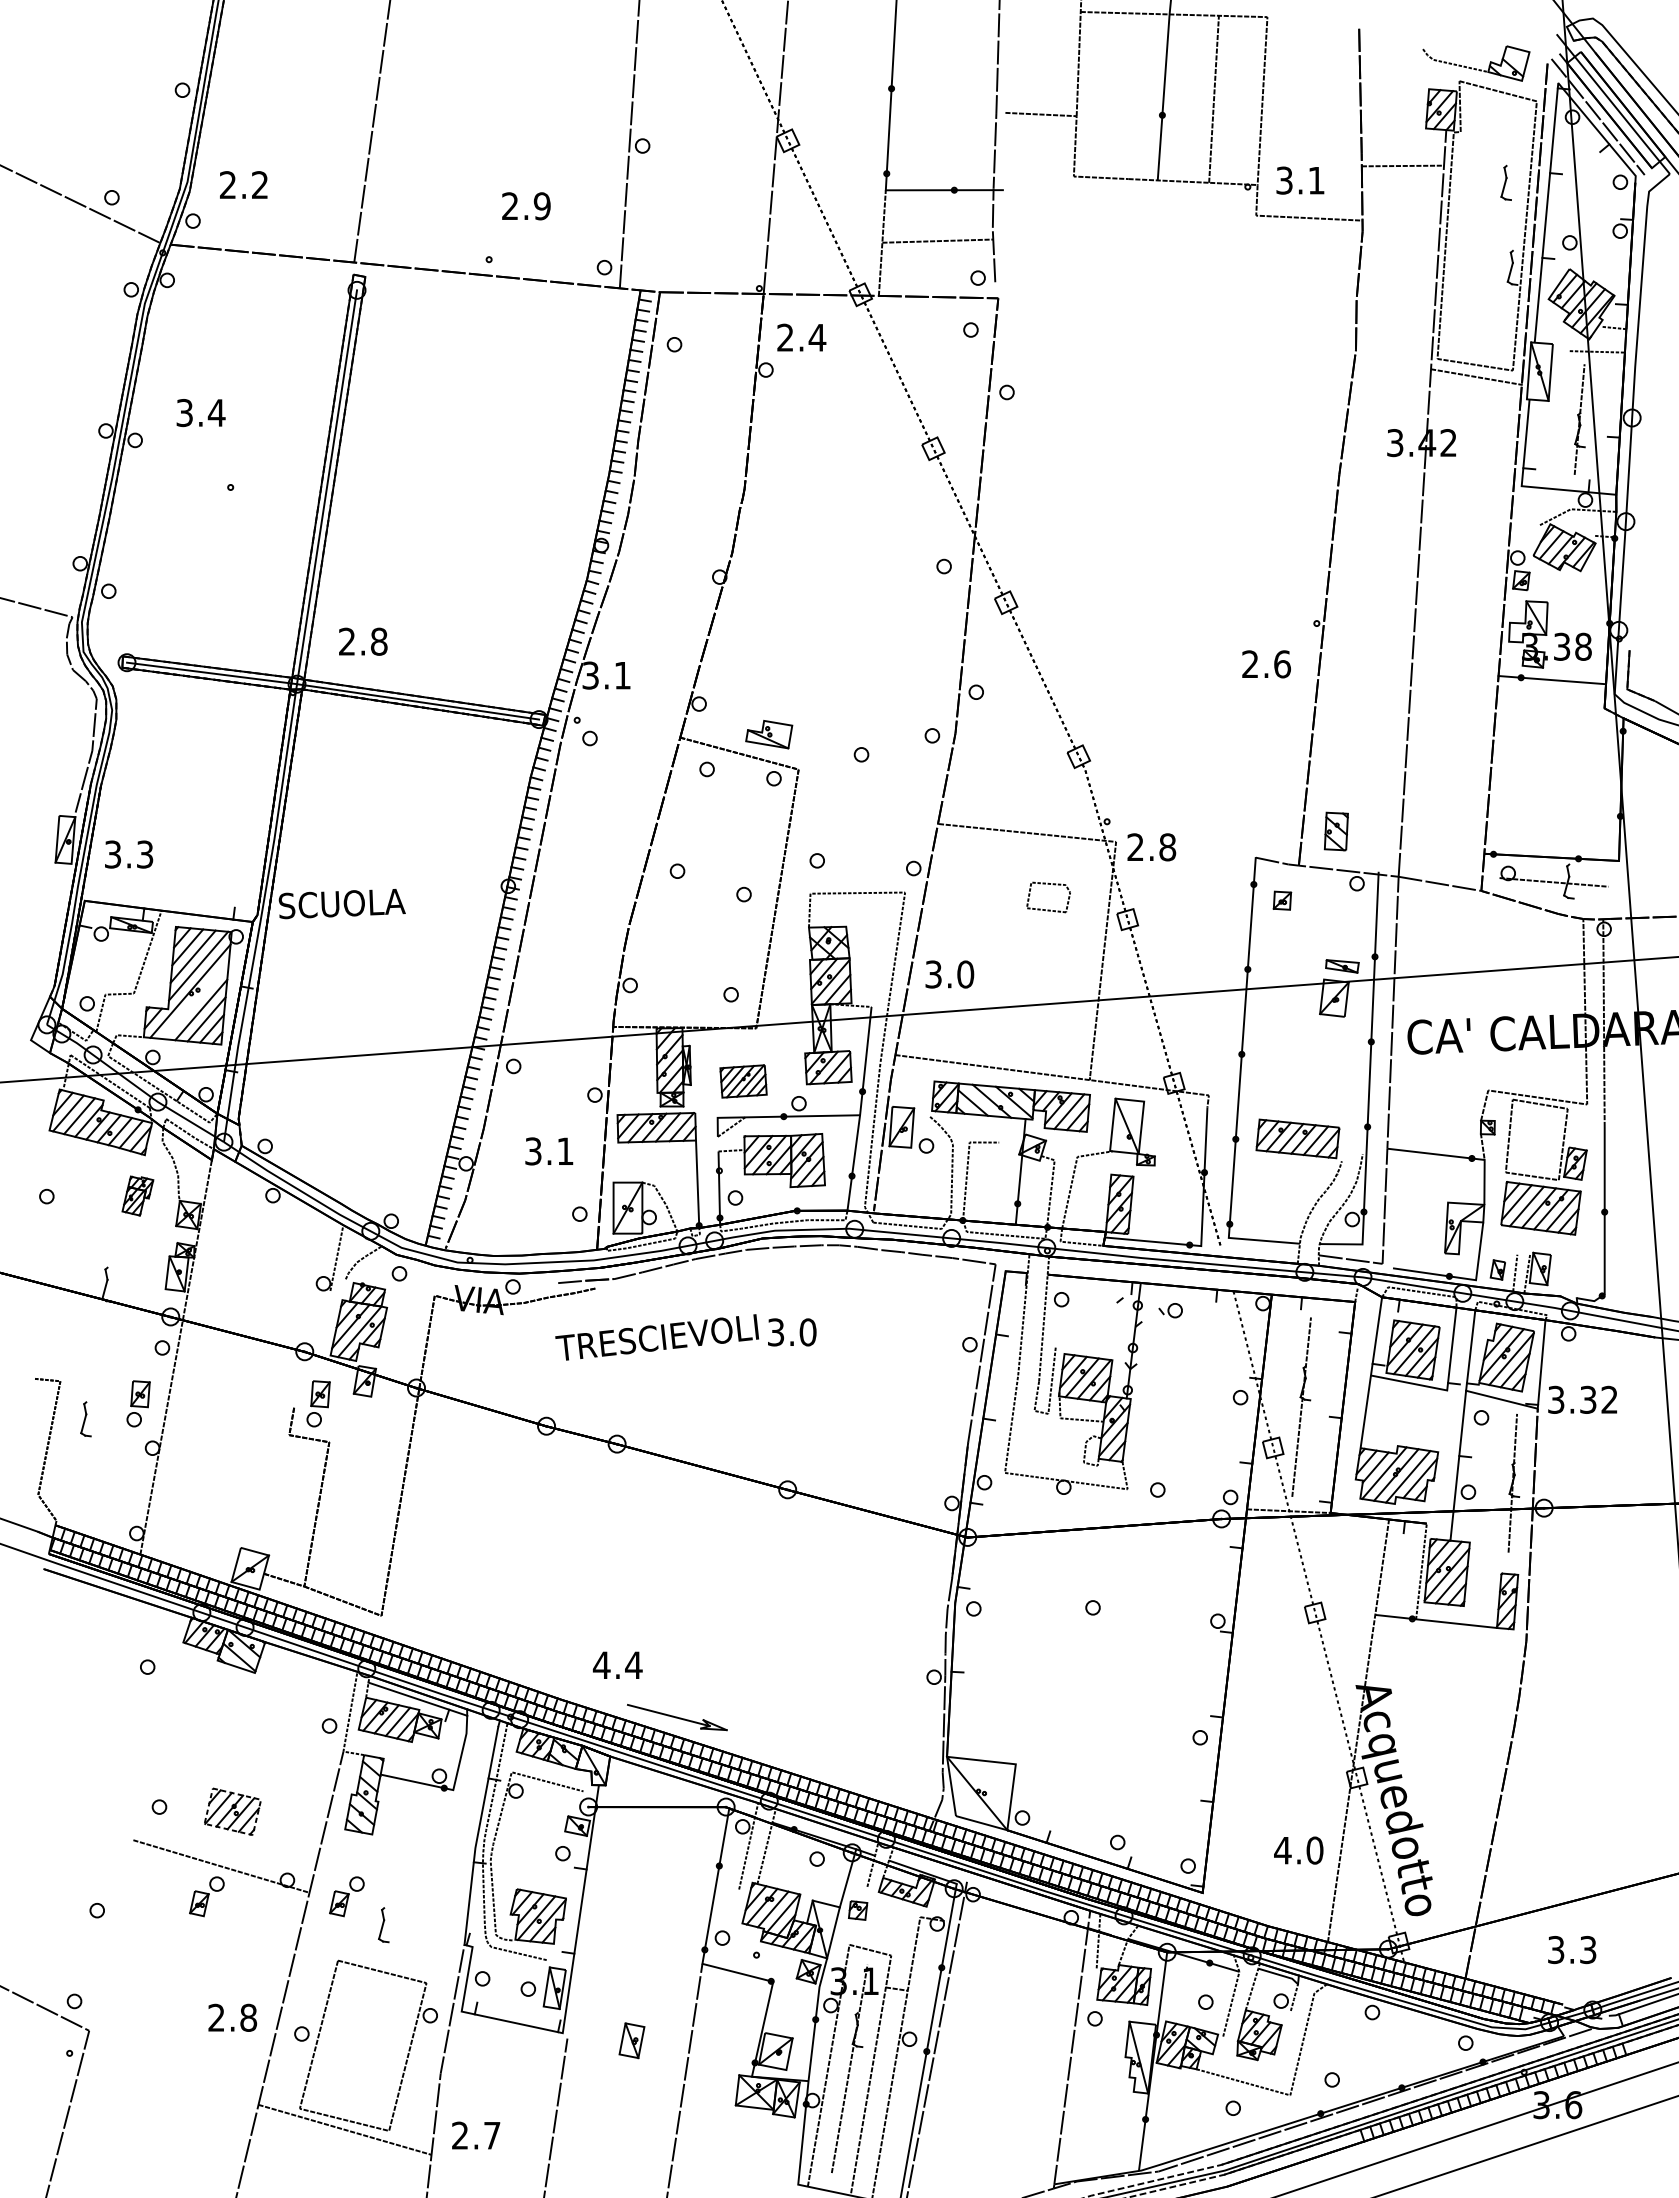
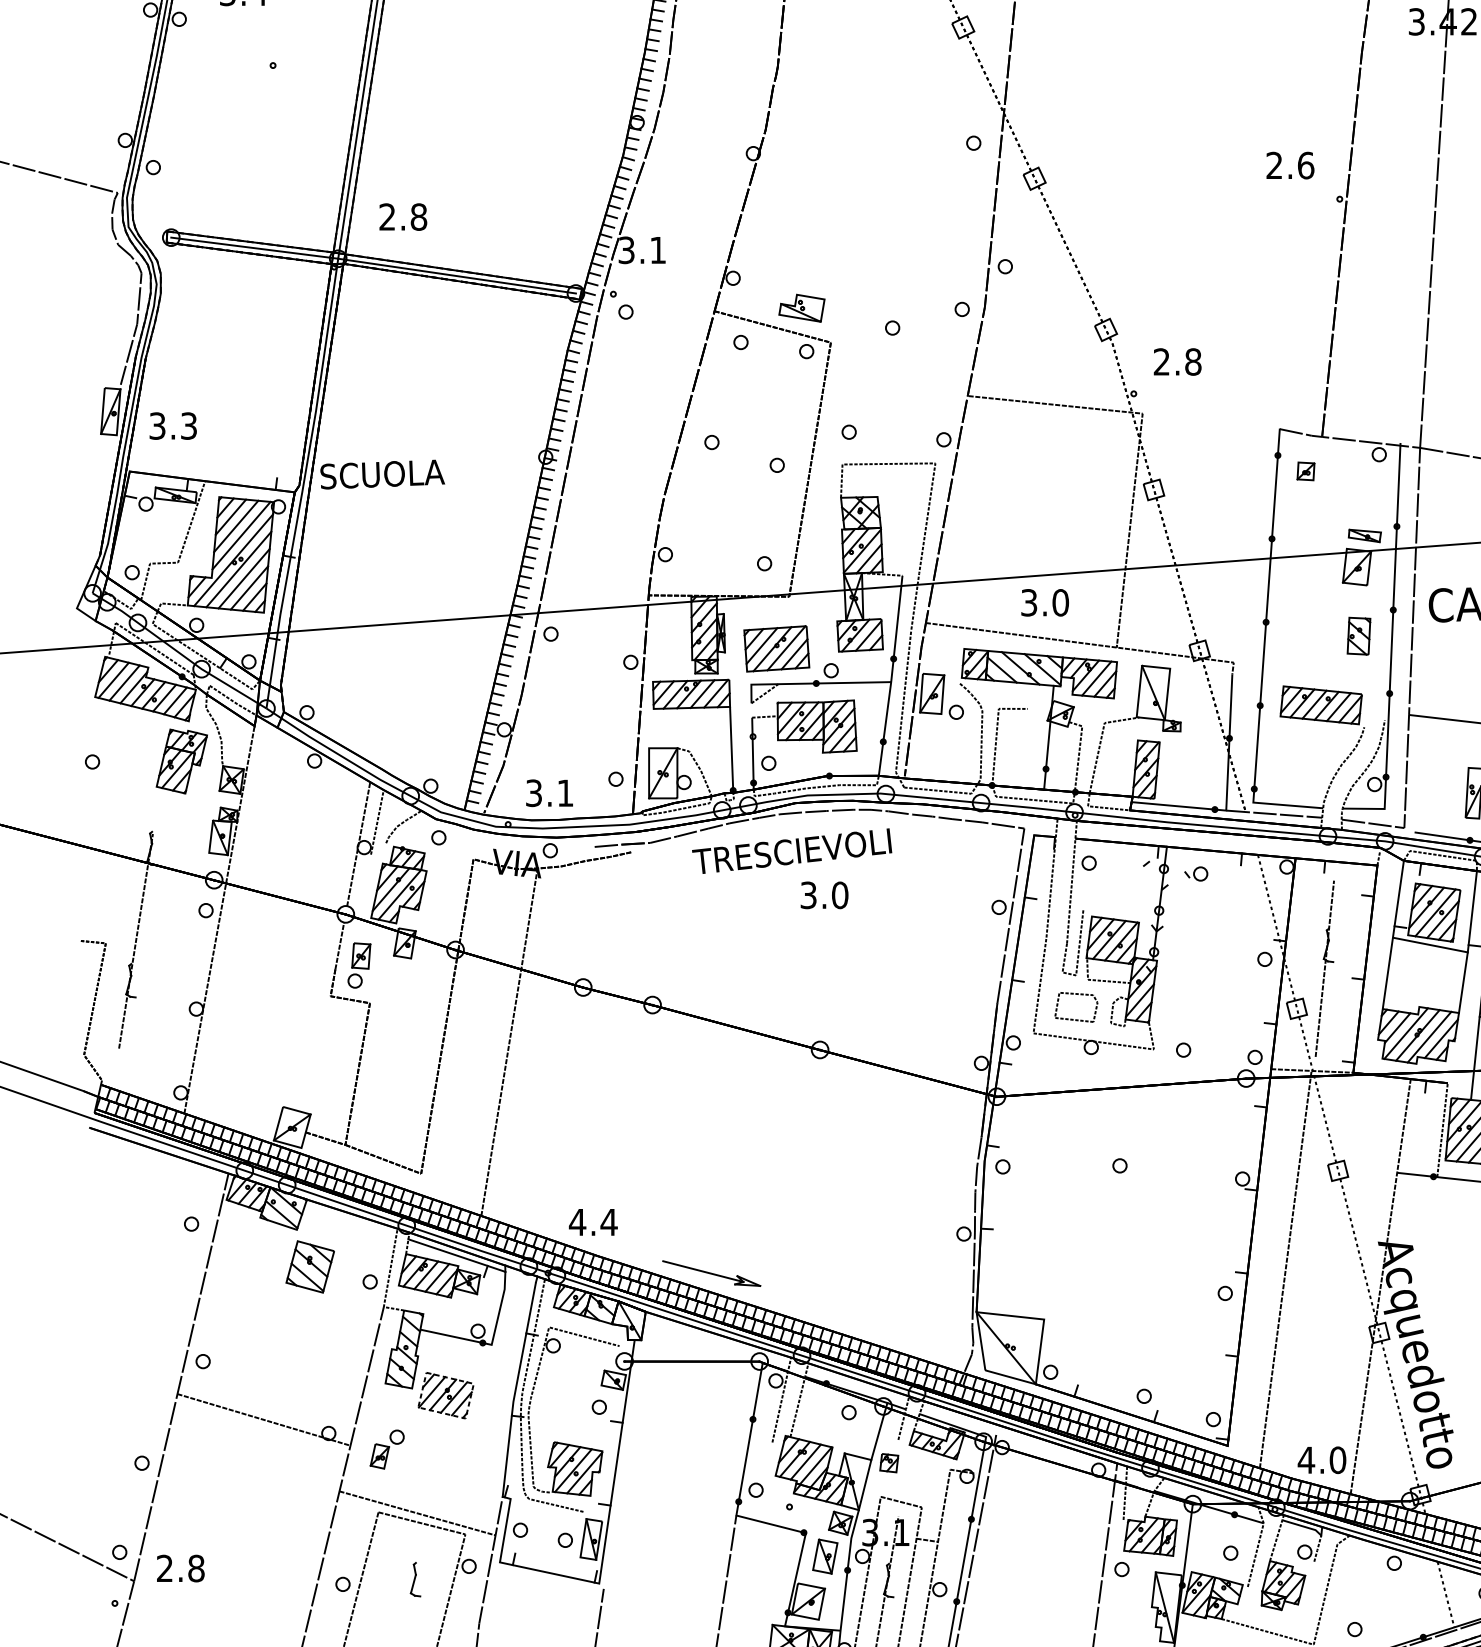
text: (1266, 664) -> (1290, 165), moved
part: (1335, 831) -> (1358, 636), moved
text: (1151, 847) -> (1177, 362), moved
part: (1048, 909) -> (1076, 1019), moved
text: (949, 974) -> (1044, 602), moved
line: (195, 1000) -> (238, 569), added
part: (743, 1081) -> (776, 648), size x1.43
text: (549, 1151) -> (549, 793), moved
part: (137, 1195) -> (181, 760), size x1.67
line: (1249, 1249) -> (1273, 813), added
line: (317, 1279) -> (358, 843), added
text: (657, 1337) -> (792, 851), moved
line: (90, 1378) -> (135, 940), added
line: (298, 1383) -> (339, 945), added
part: (138, 1403) -> (182, 965), removed
line: (1442, 1421) -> (1463, 982), added
line: (471, 1481) -> (509, 1041), added
text: (617, 1664) -> (593, 1221), moved
part: (268, 1710) -> (310, 1266), added
line: (1261, 1713) -> (1285, 1269), added
part: (232, 1811) -> (445, 1395), moved
line: (137, 1822) -> (181, 1376), added
text: (1298, 1850) -> (1321, 1460), moved
part: (206, 1896) -> (249, 1449), removed
part: (383, 1925) -> (415, 1579), moved
line: (377, 1961) -> (417, 1513), added
text: (232, 2017) -> (180, 1568), moved
part: (631, 2040) -> (824, 1556), moved
line: (1424, 2043) -> (1445, 1593), added

